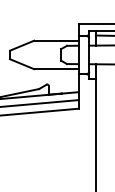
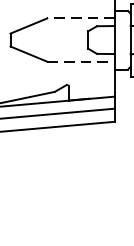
line: (55, 40) -> (79, 18), solid -> dashed
line: (56, 69) -> (81, 62), solid -> dashed

